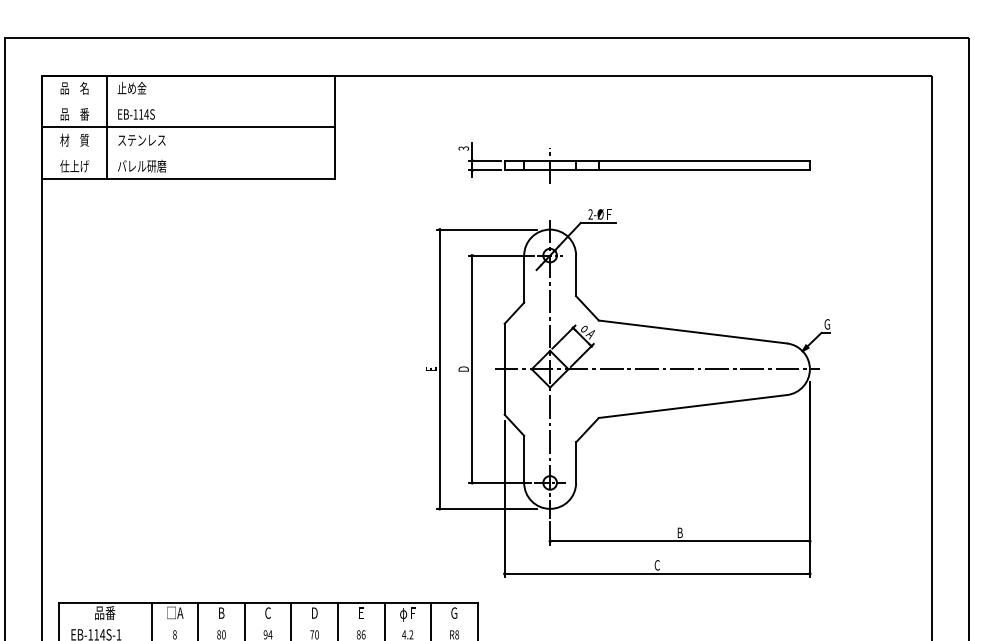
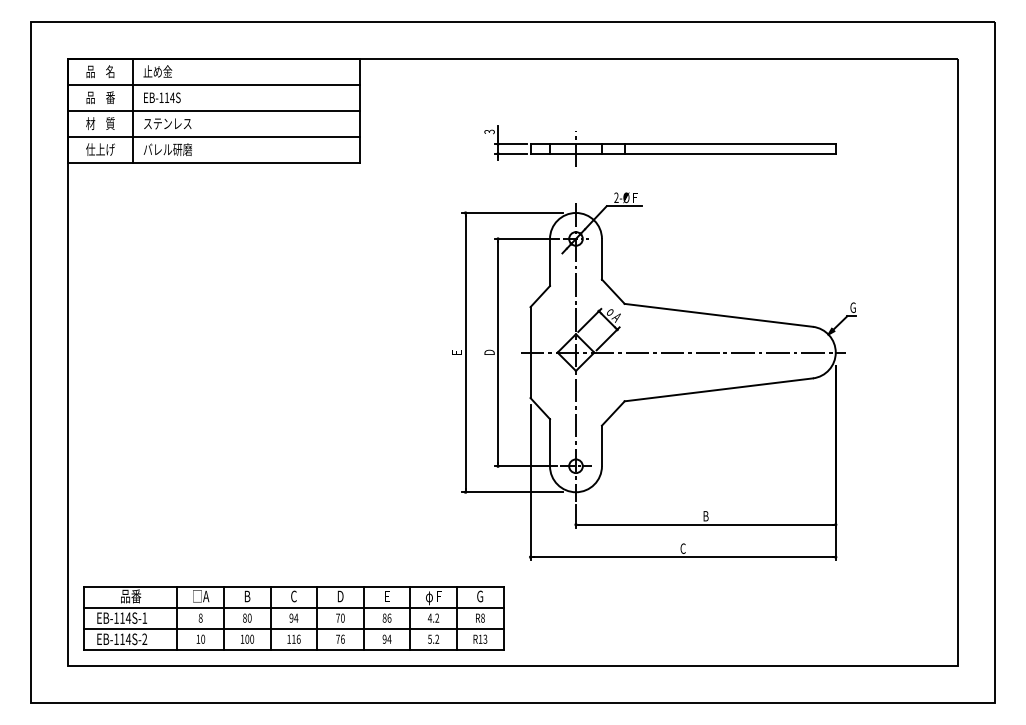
line: (188, 101) -> (214, 84), added
line: (188, 153) -> (214, 136), added
line: (267, 624) -> (293, 607), added

